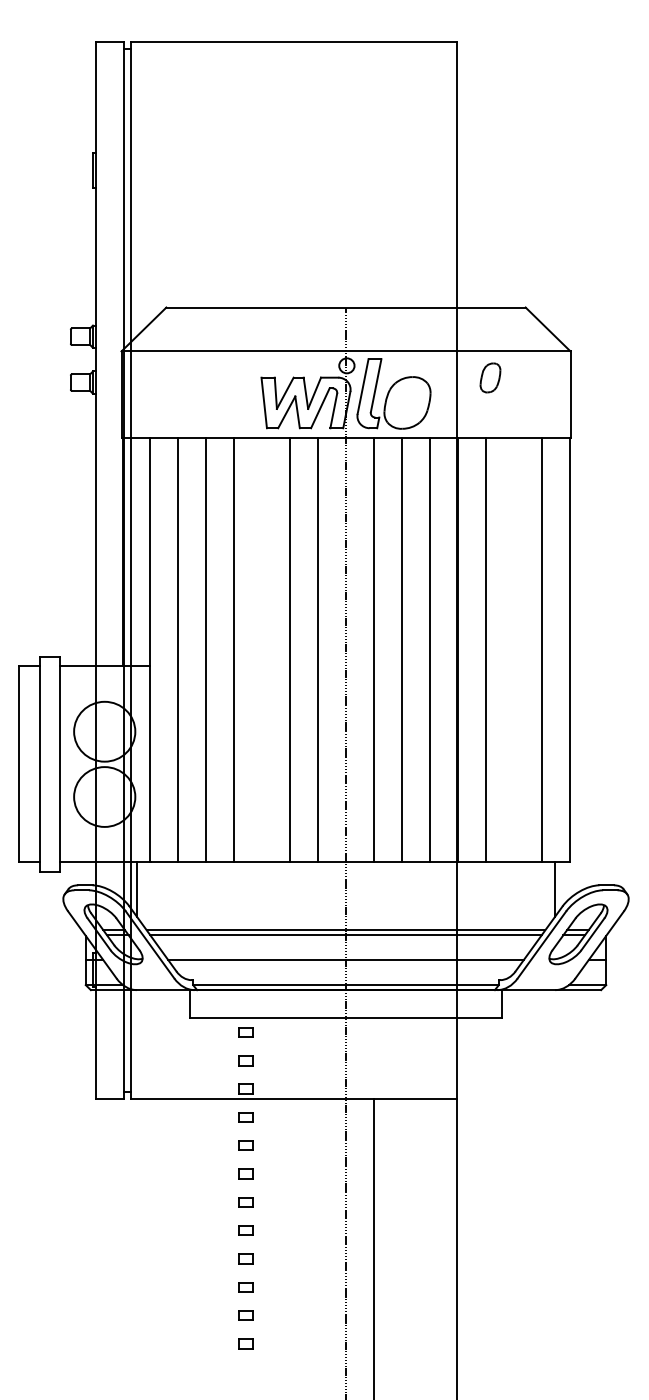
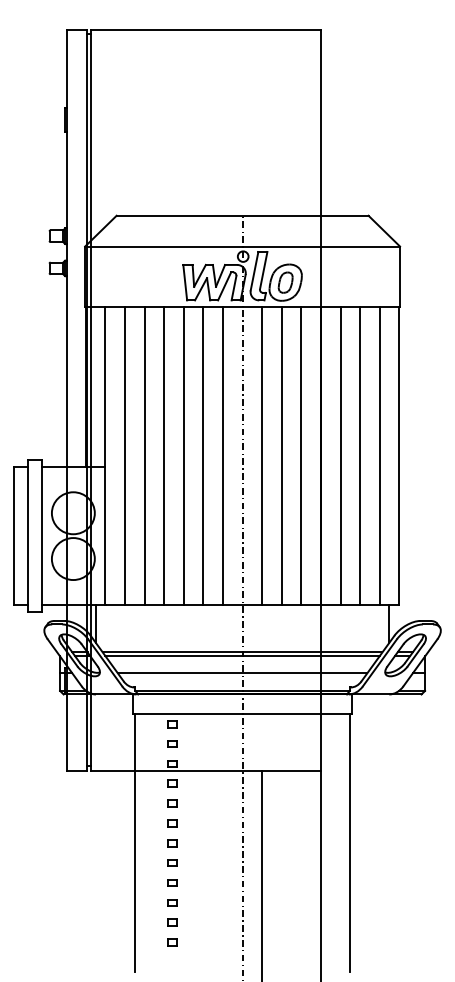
part: (490, 377) -> (285, 282), moved
line: (262, 650) -> (184, 456), added
line: (513, 650) -> (360, 456), added
line: (193, 1202) -> (135, 843), added
line: (498, 1202) -> (349, 843), added

